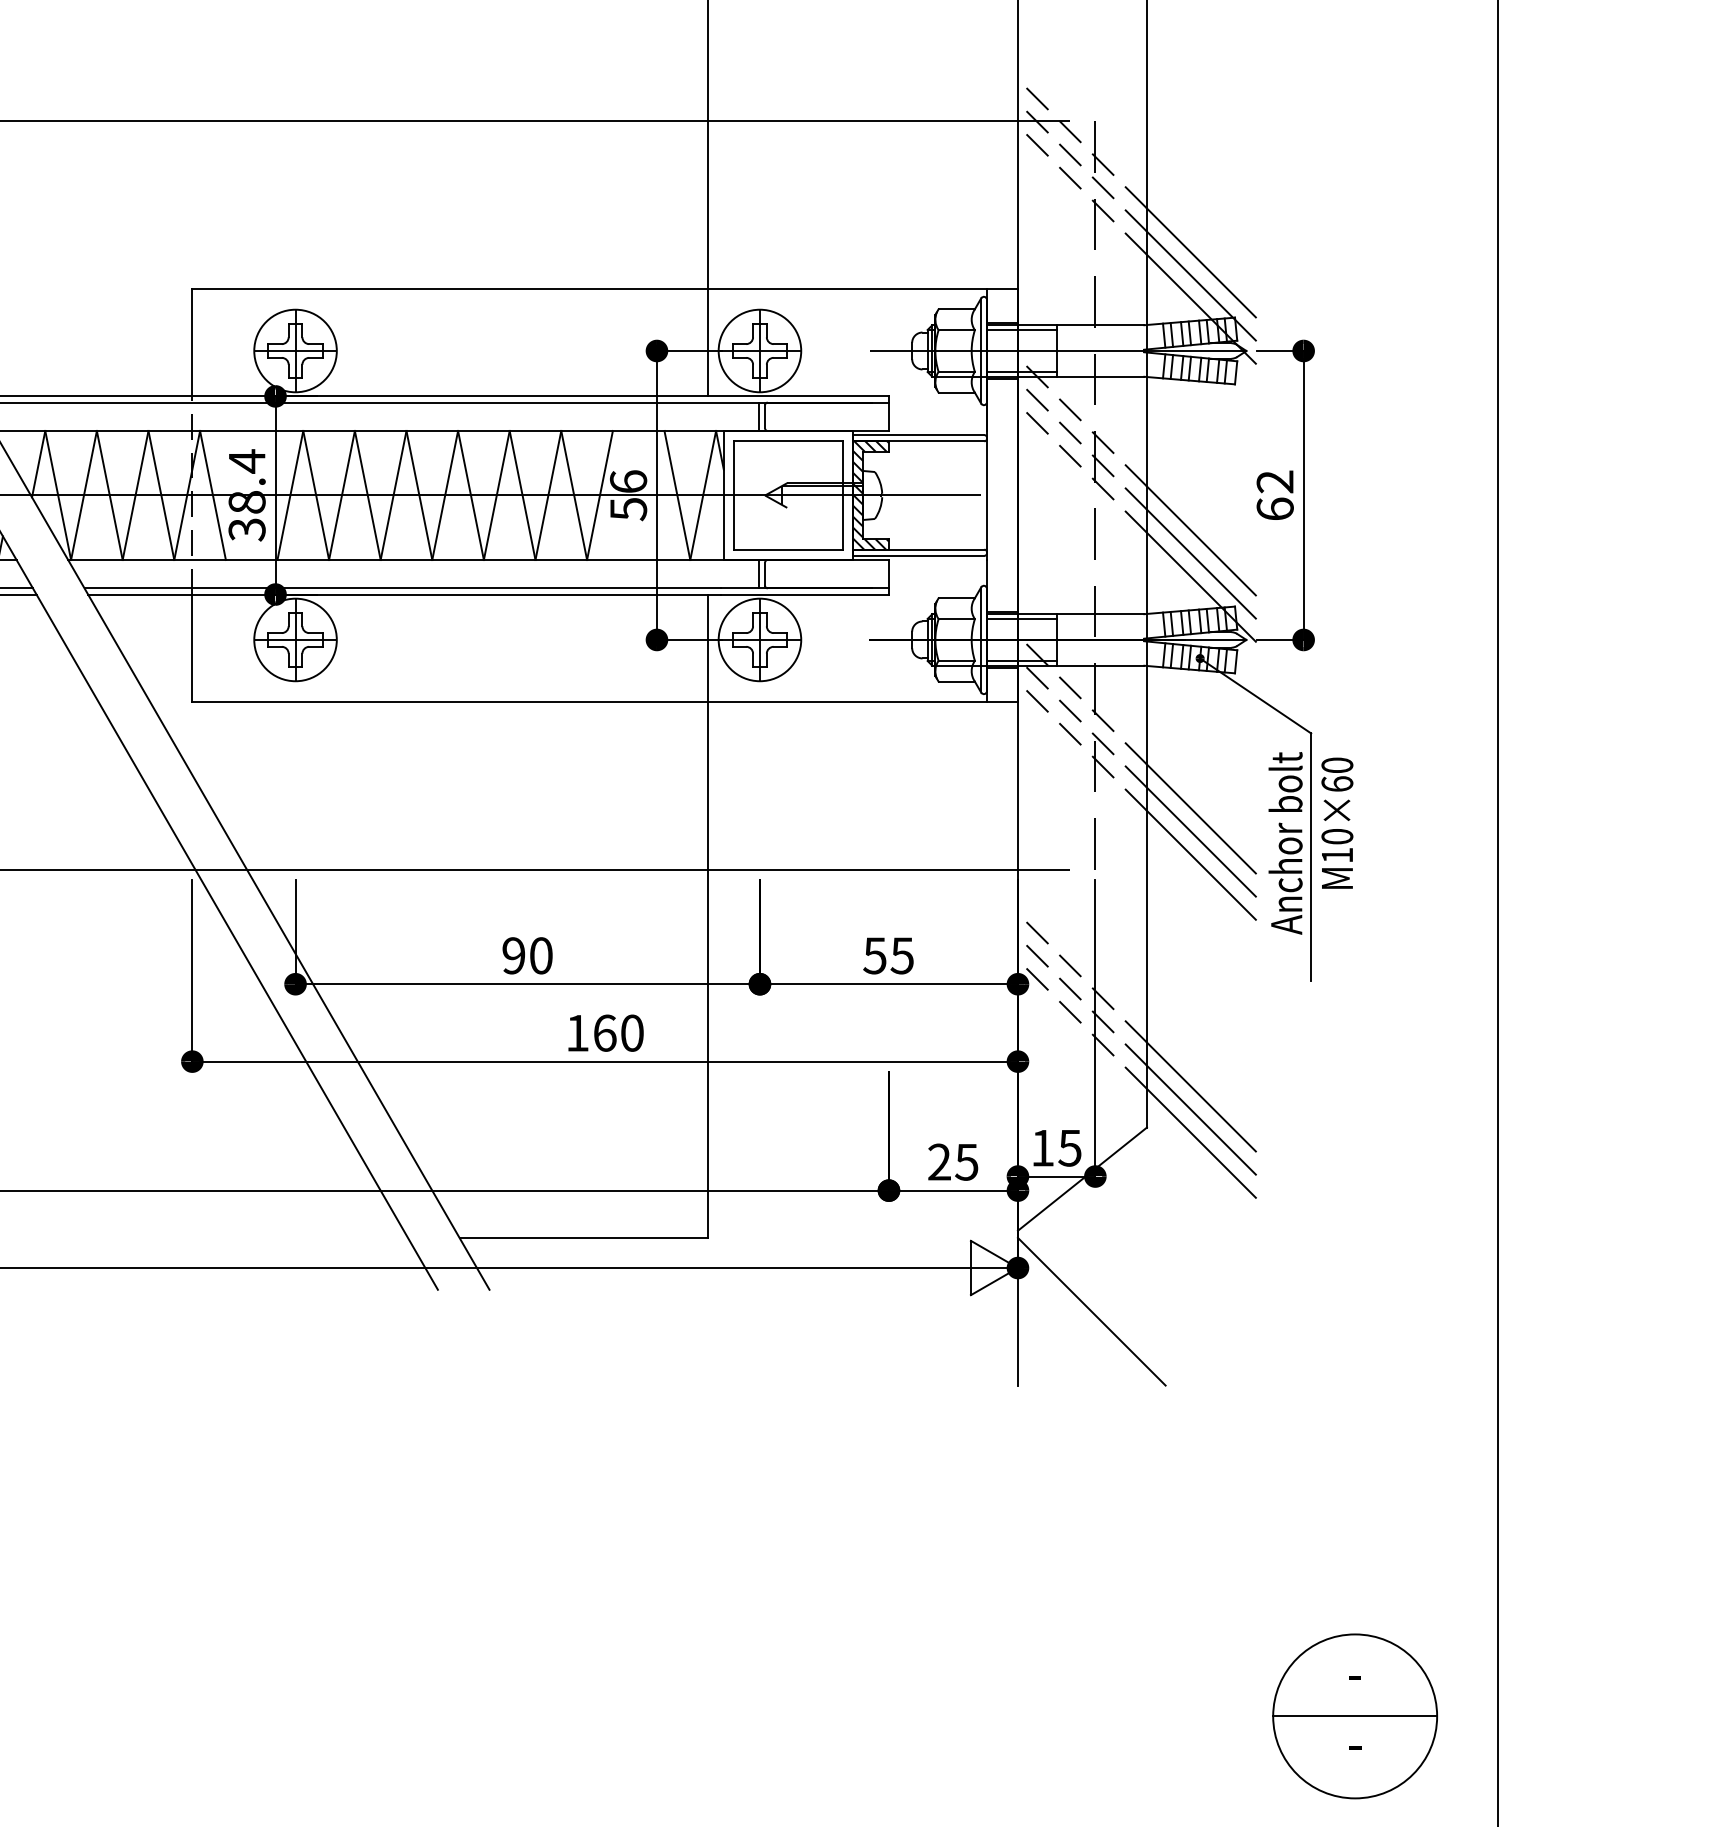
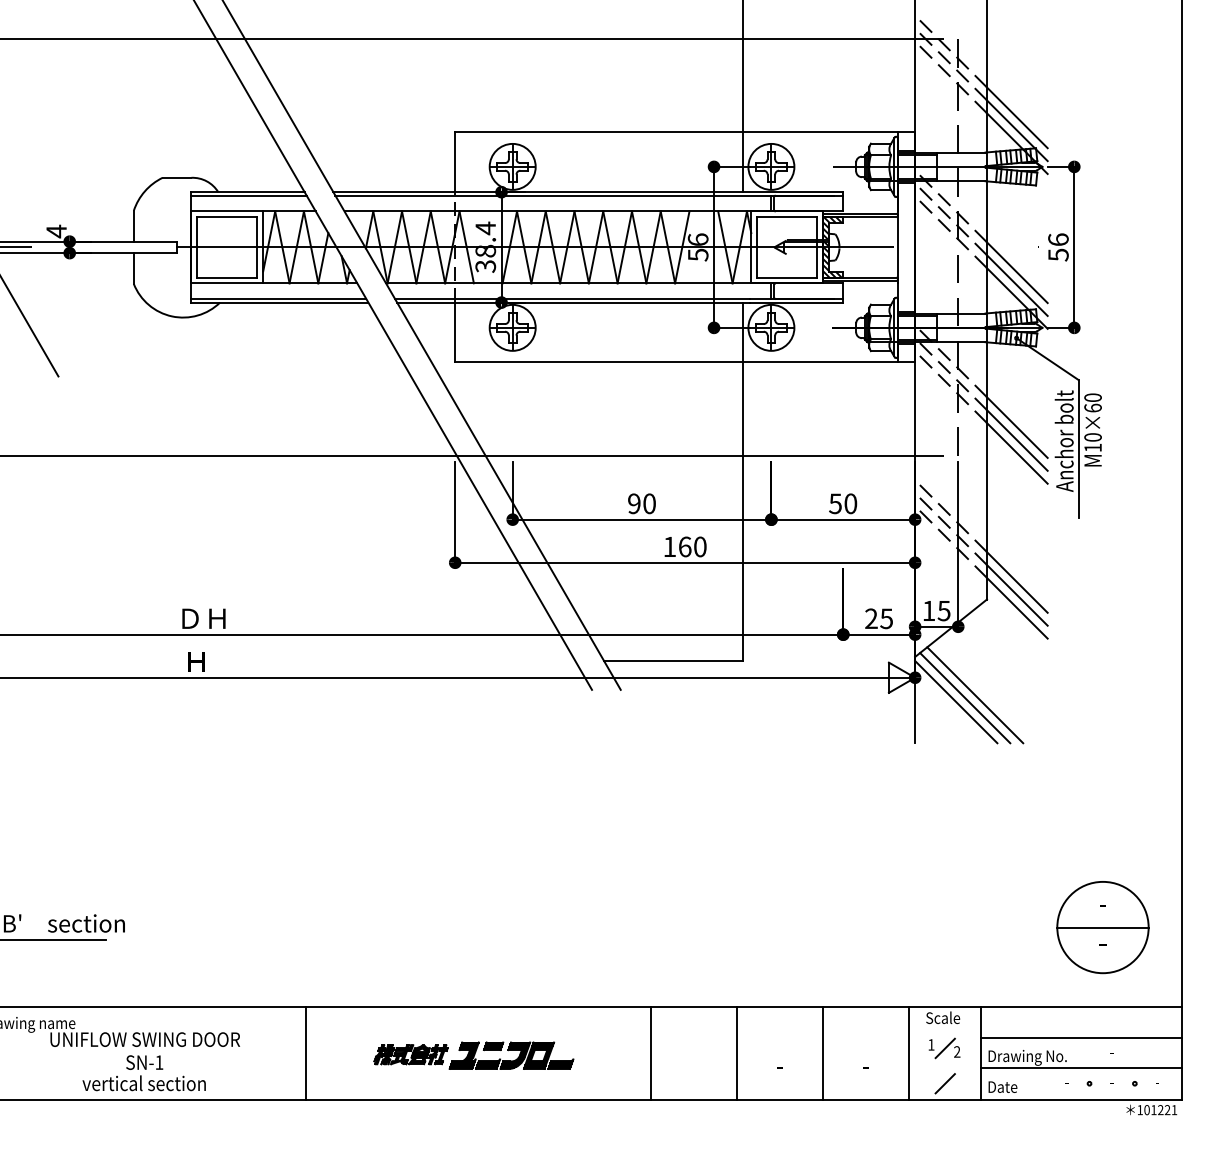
text: (1275, 495) -> (1058, 247), 62 -> 56
text: (901, 955) -> (850, 503), 55 -> 50
line: (1126, 1299) -> (975, 695), added
line: (1108, 1305) -> (965, 698), added

